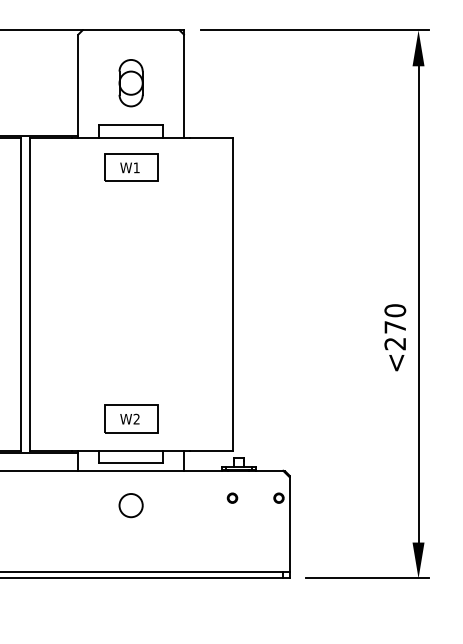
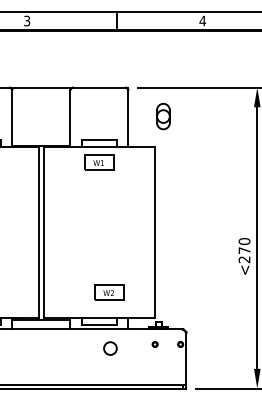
part: (131, 83) -> (163, 116), moved
part: (131, 418) -> (109, 292), moved
circle: (131, 505) -> (110, 348), moved

